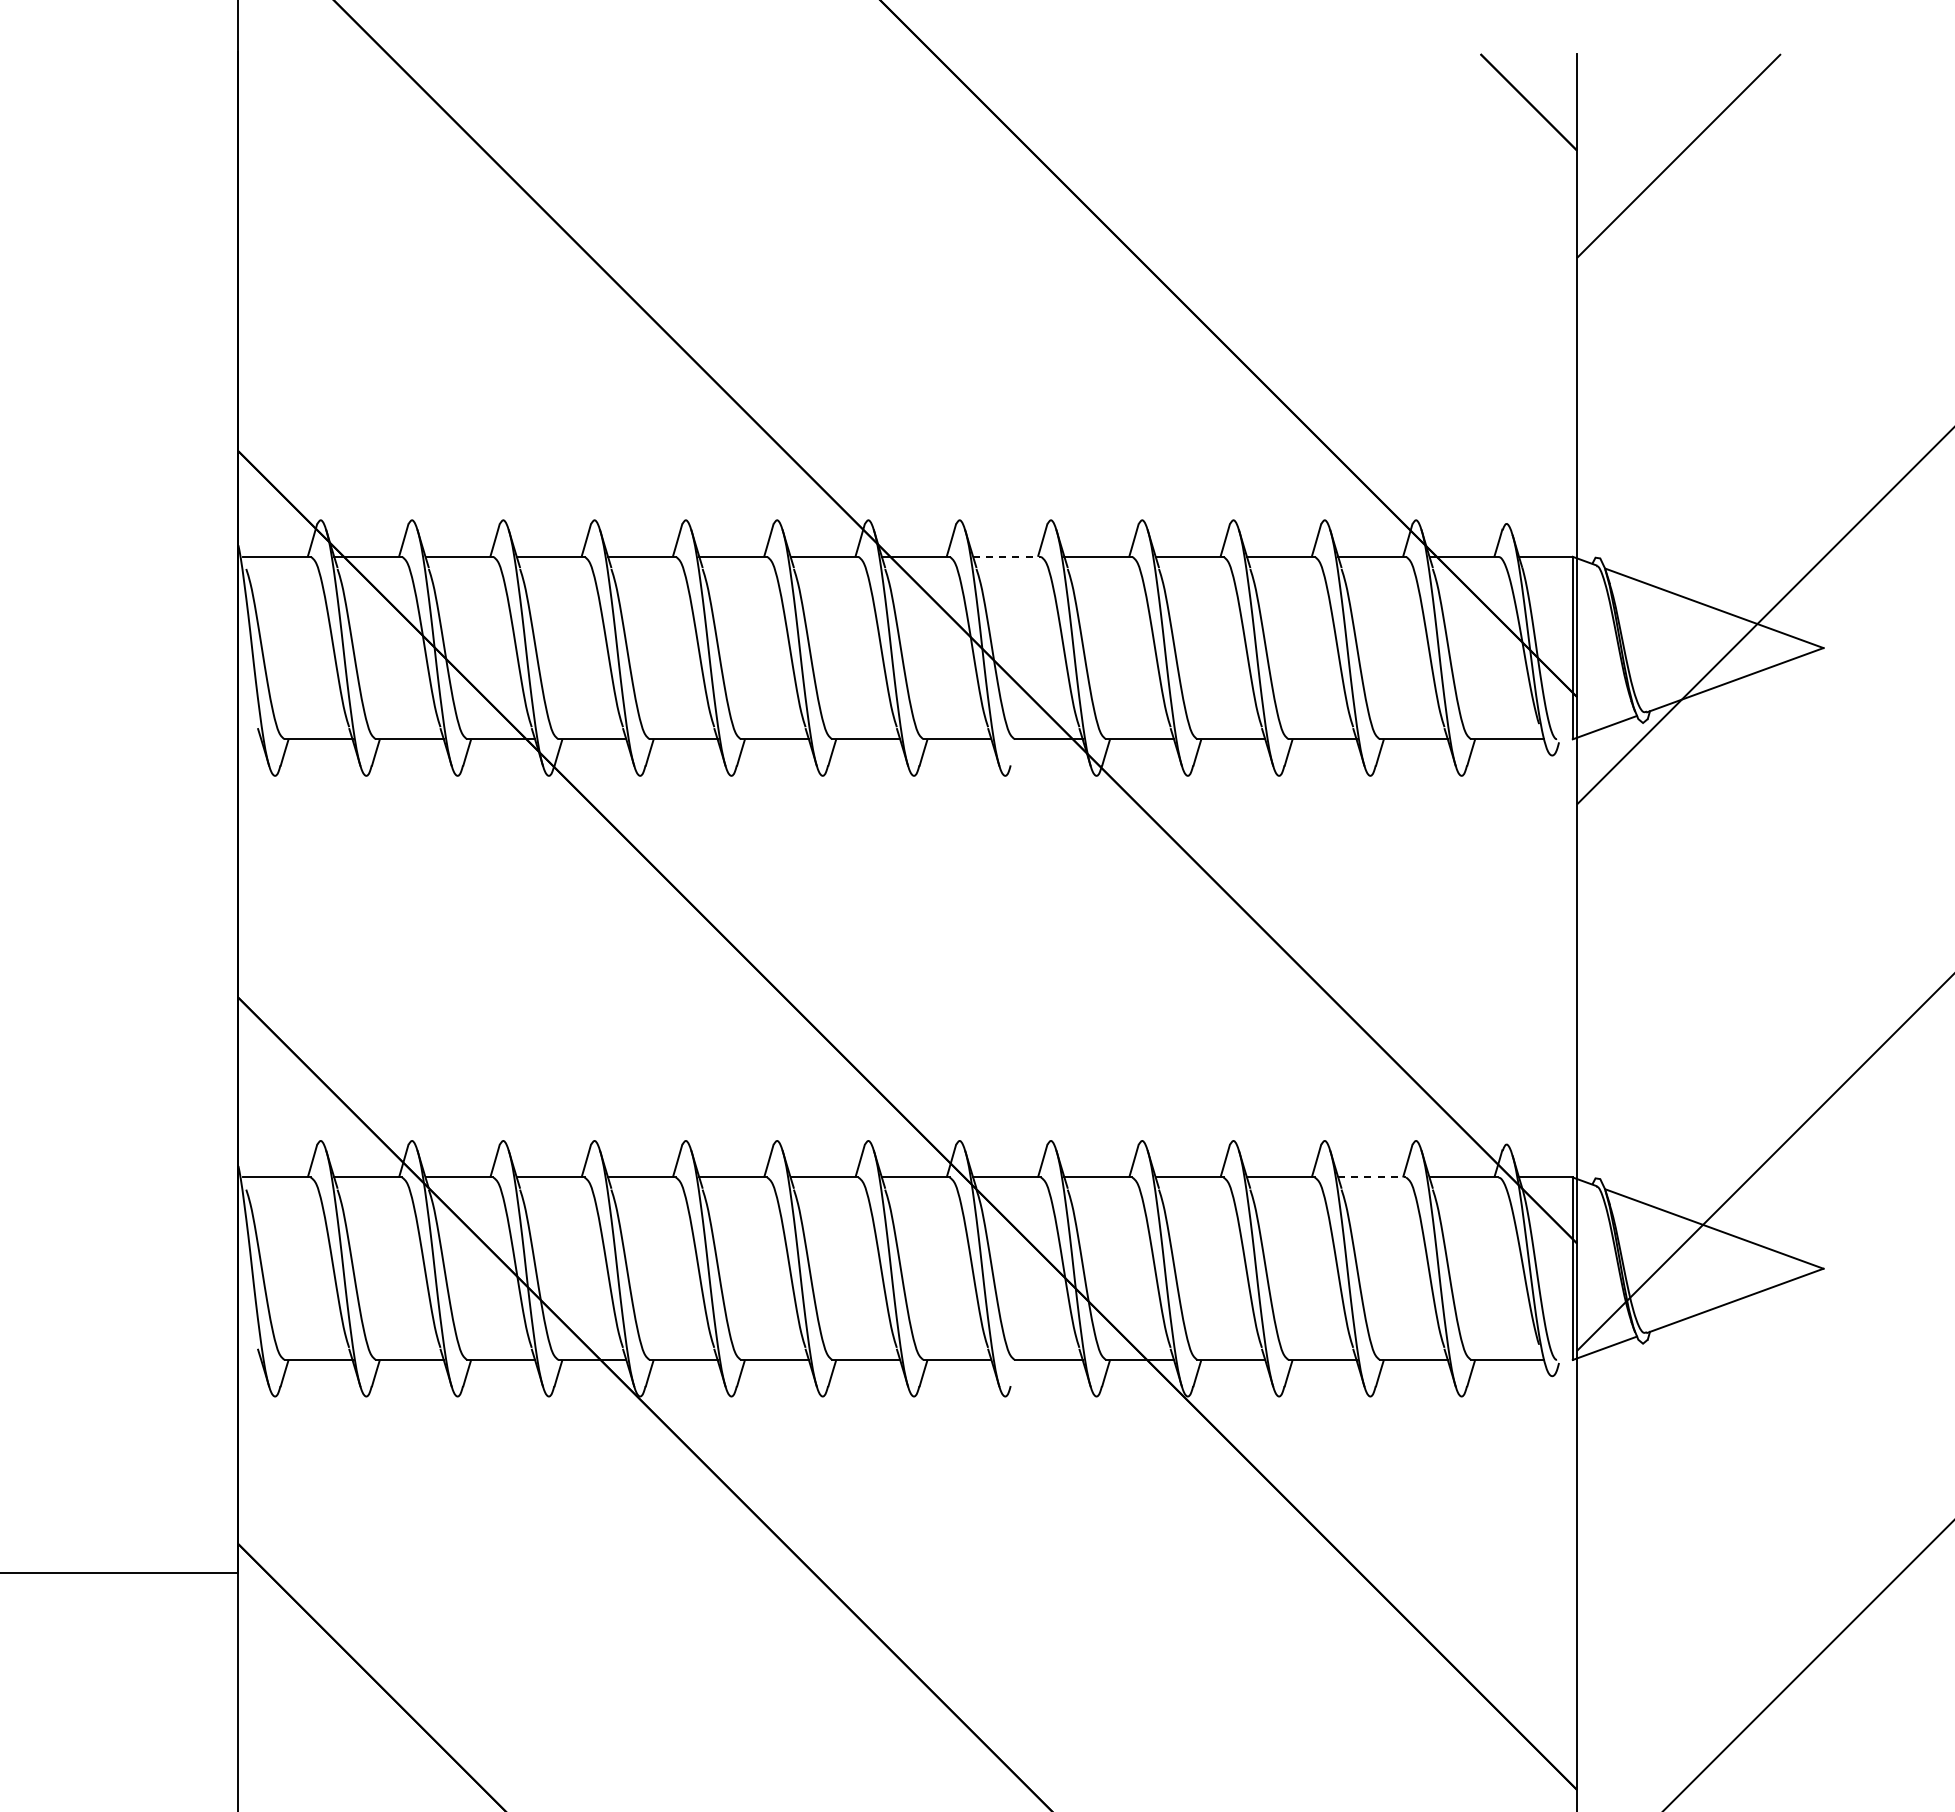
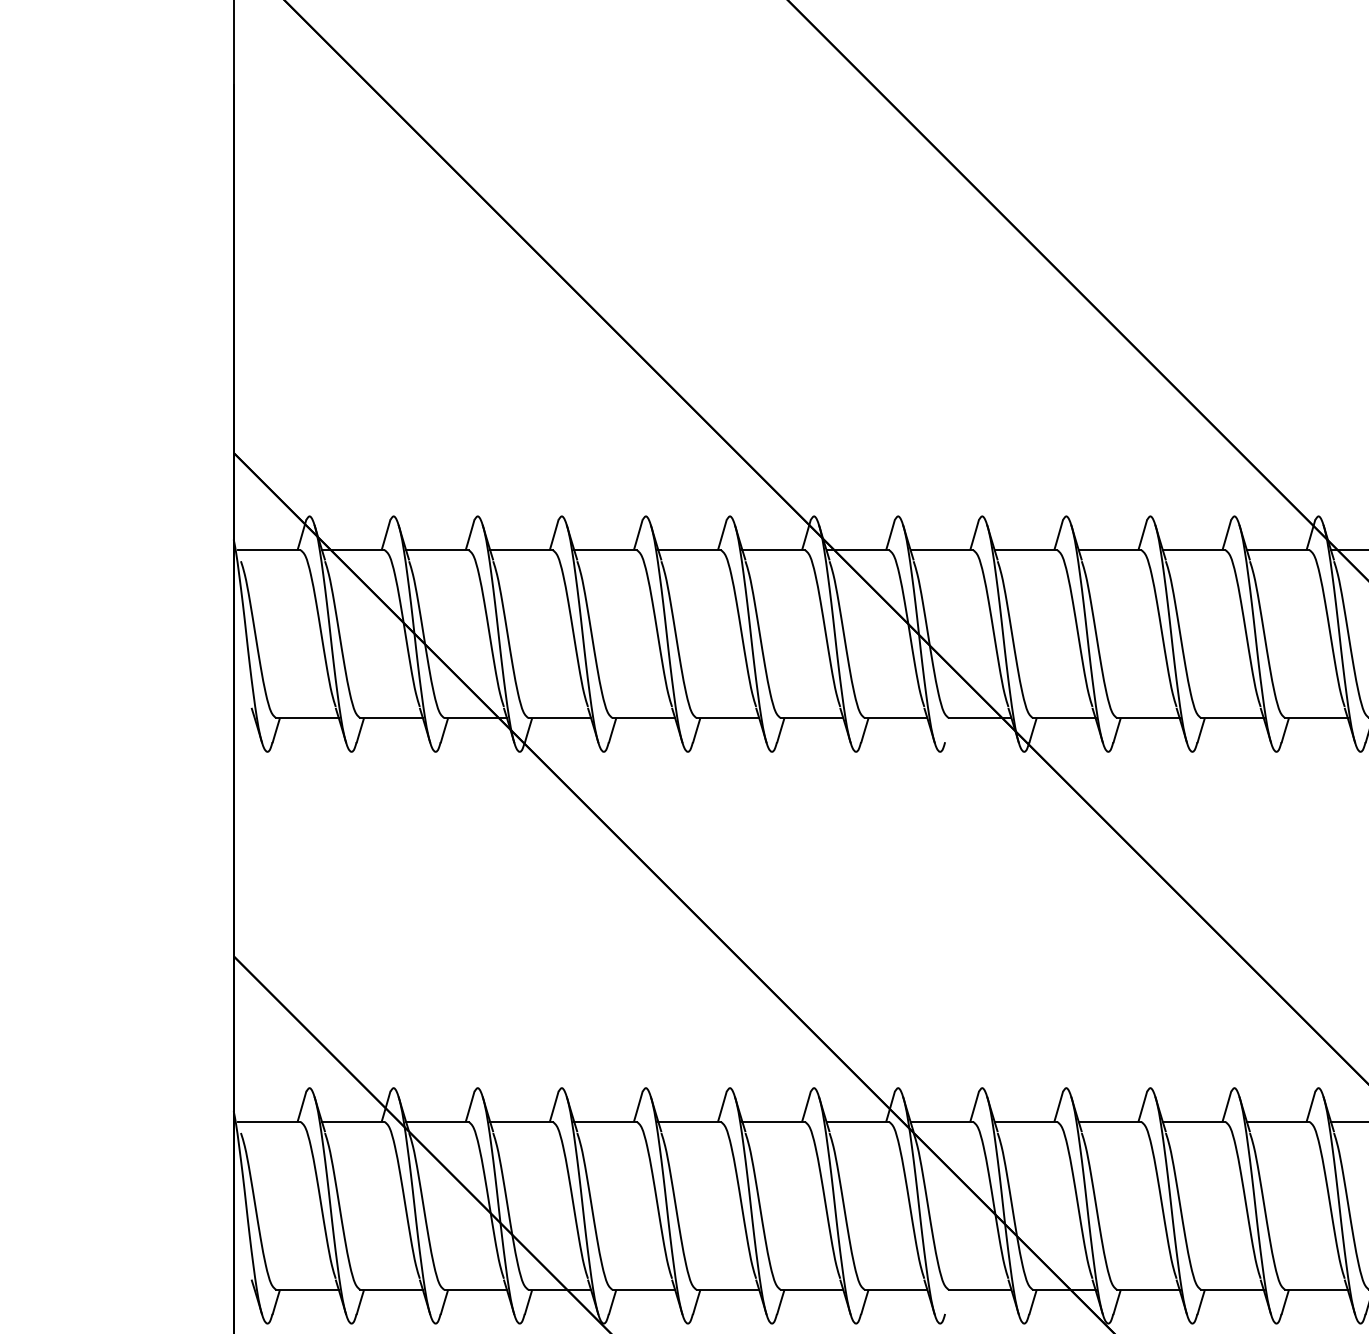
line: (1007, 556) -> (942, 549), dashed -> solid
line: (1372, 1177) -> (1278, 1121), dashed -> solid

